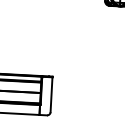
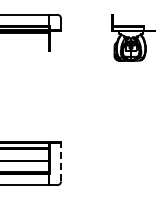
line: (51, 94) -> (61, 161), solid -> dashed

